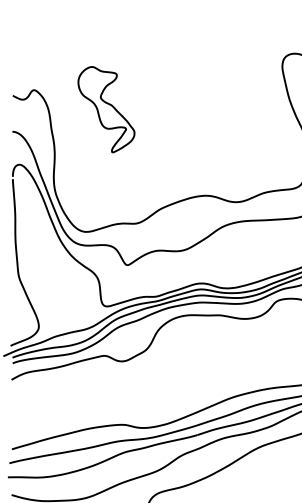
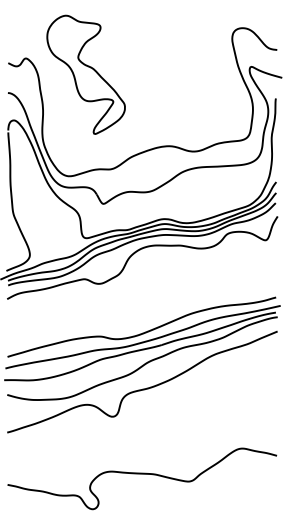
part: (105, 109) -> (85, 74), size x1.67

